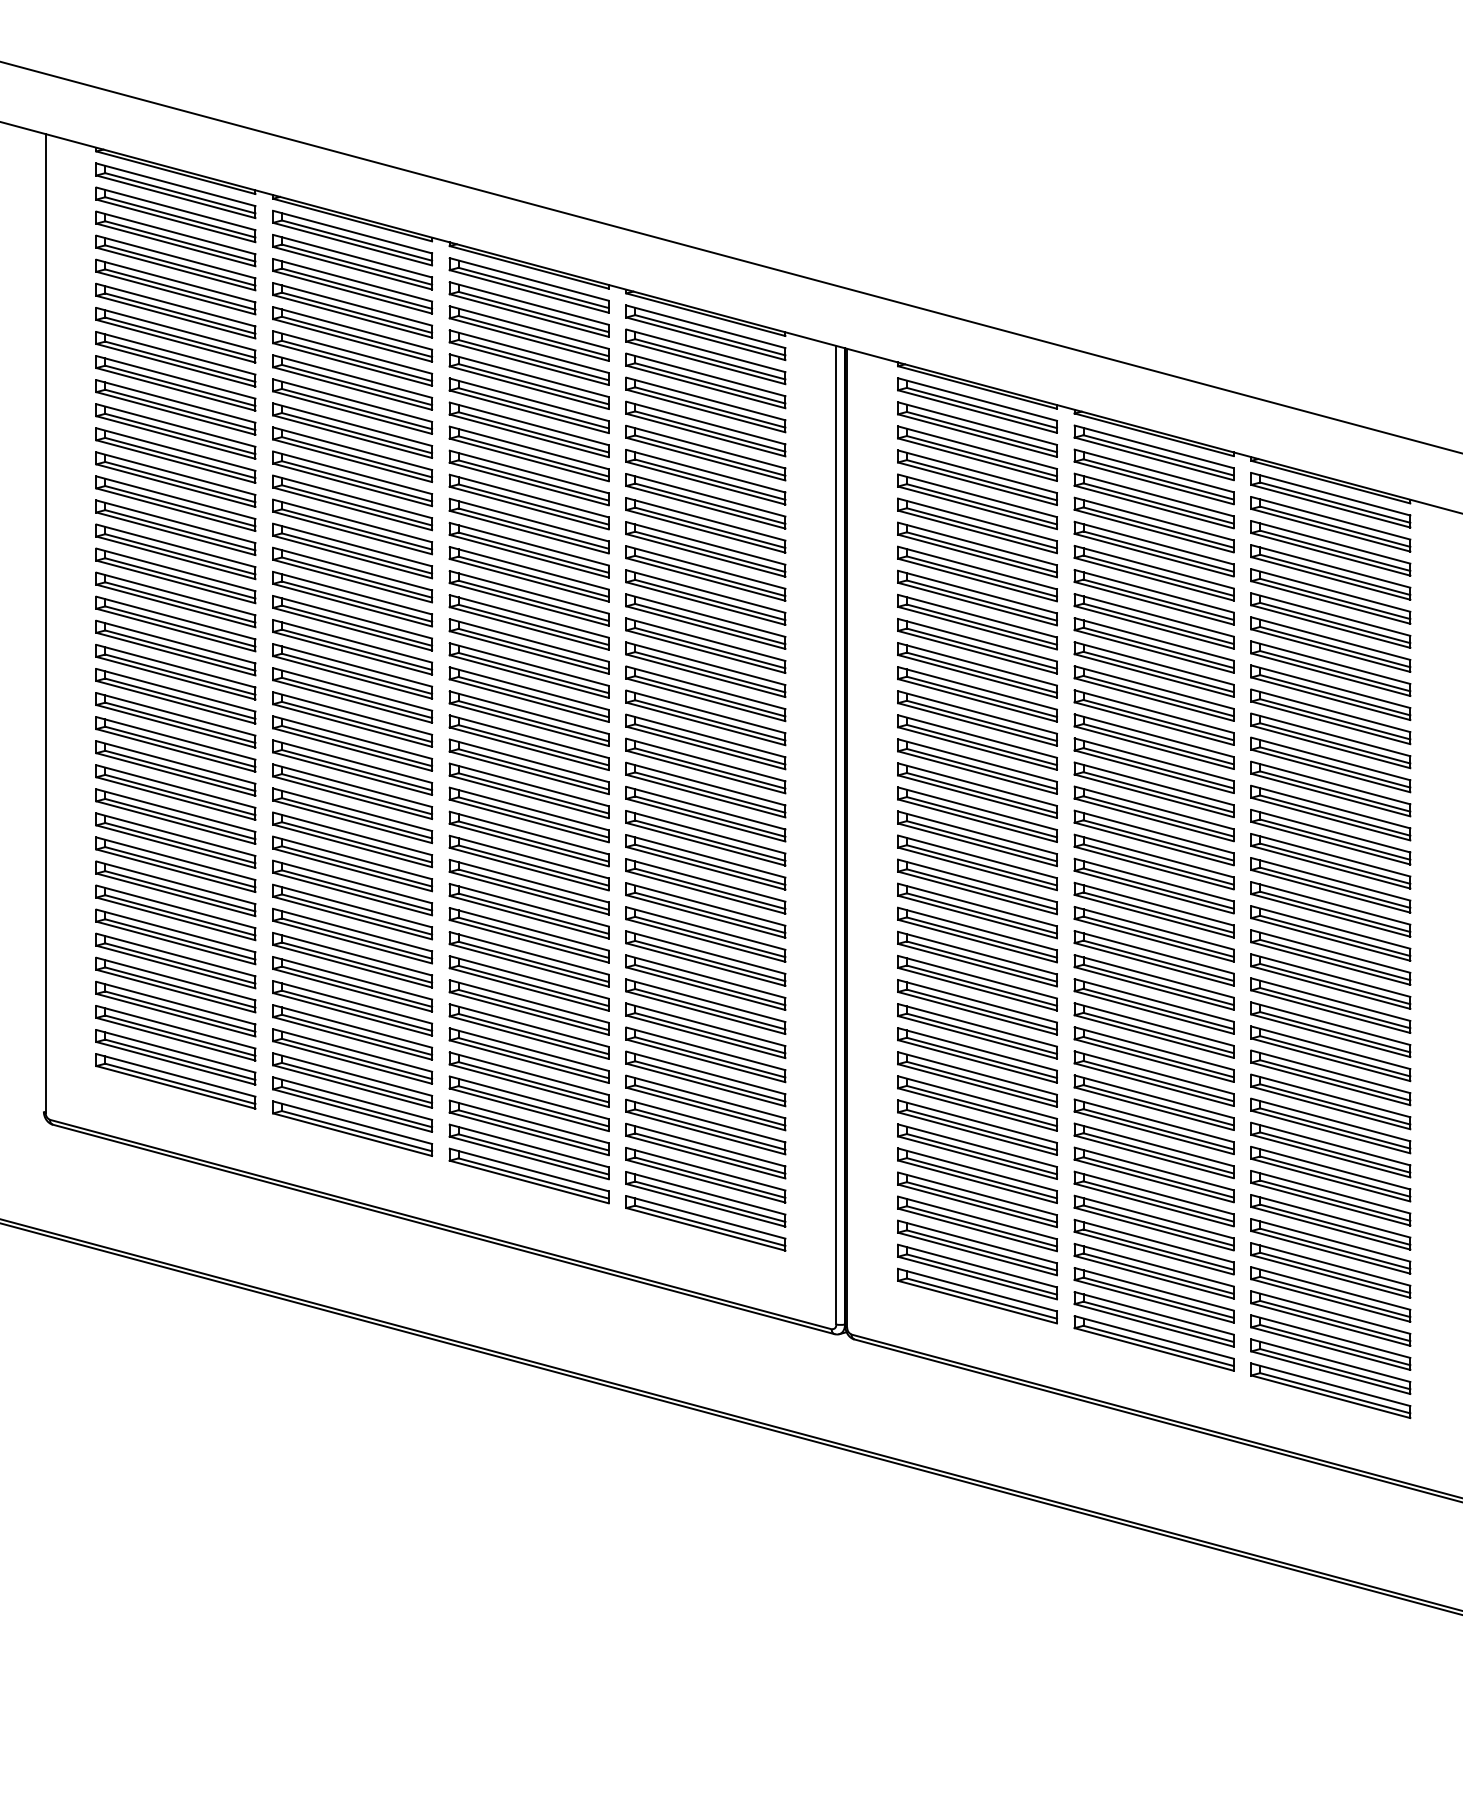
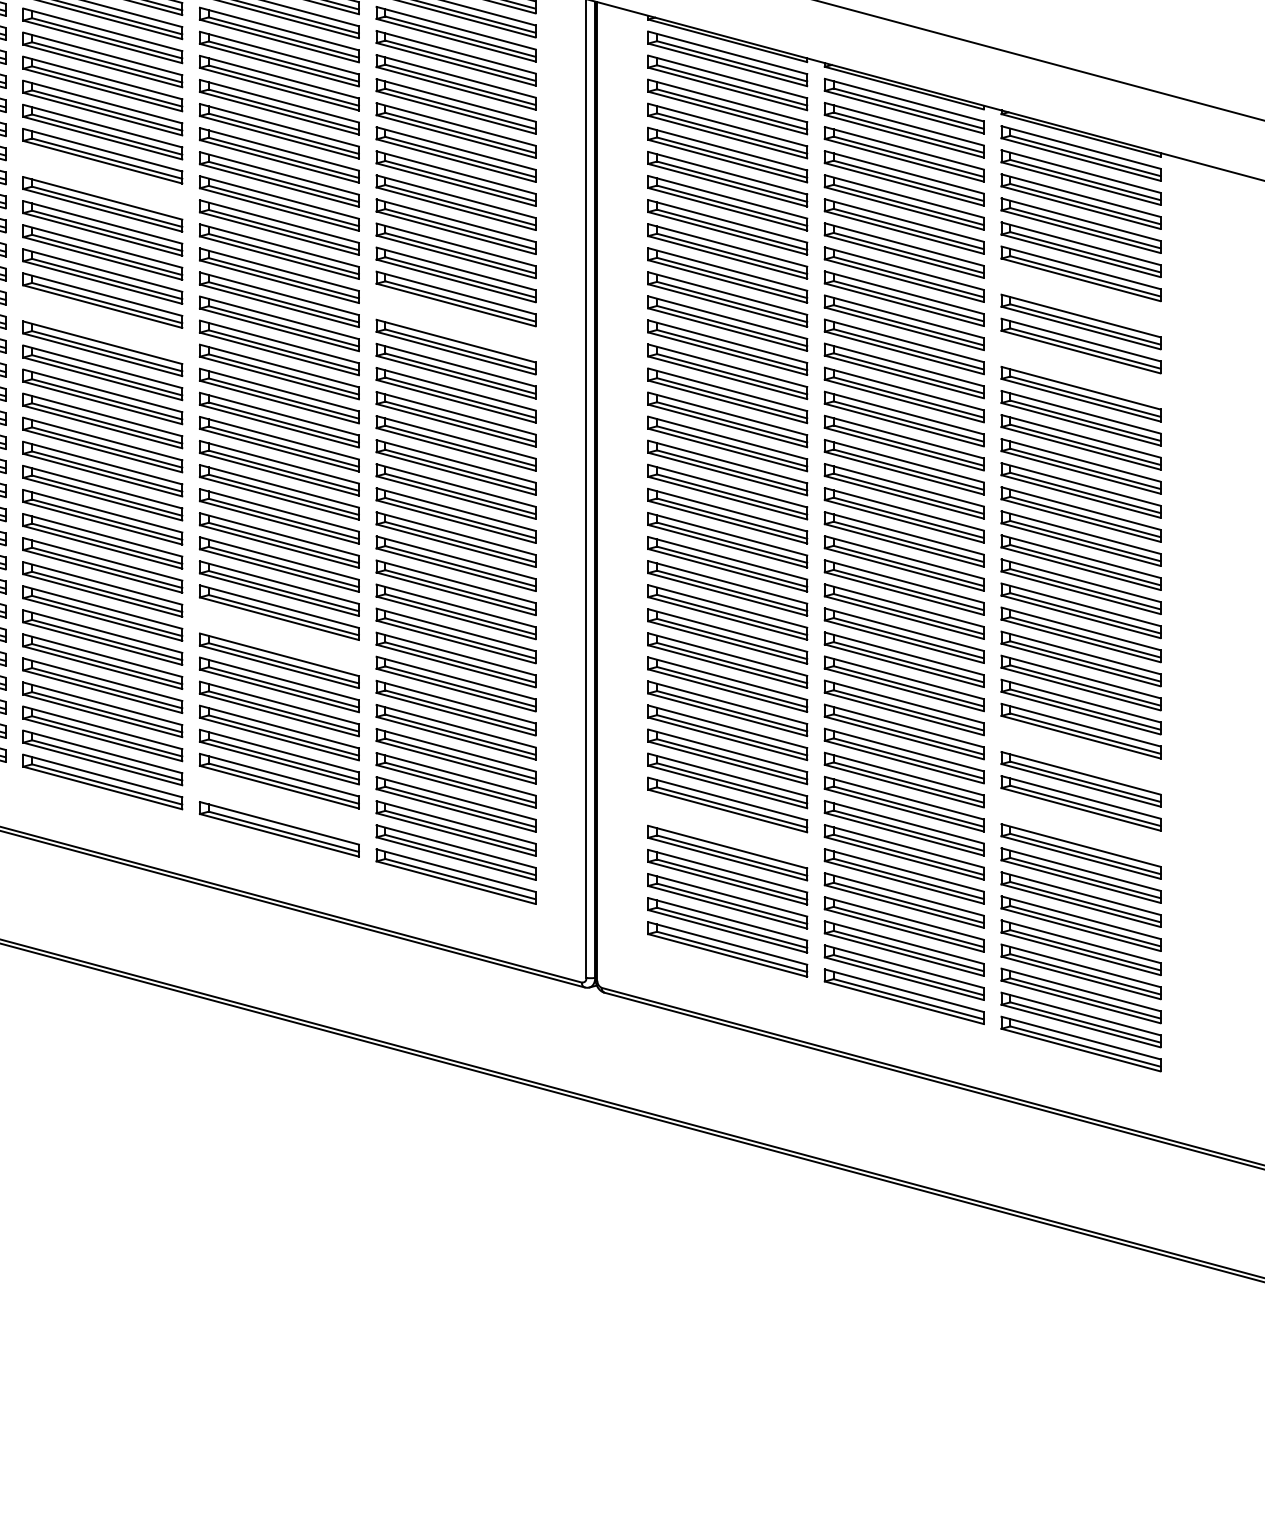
part: (352, 526) -> (102, 179), removed
part: (1330, 644) -> (1080, 297), removed
part: (705, 669) -> (455, 322), removed
part: (352, 671) -> (102, 324), removed
part: (1330, 716) -> (1080, 369), removed
part: (528, 983) -> (278, 636), removed
part: (1330, 1101) -> (1080, 754), removed
part: (528, 1151) -> (278, 804), removed
part: (1330, 1174) -> (1080, 827), removed
part: (977, 1175) -> (727, 828), removed

